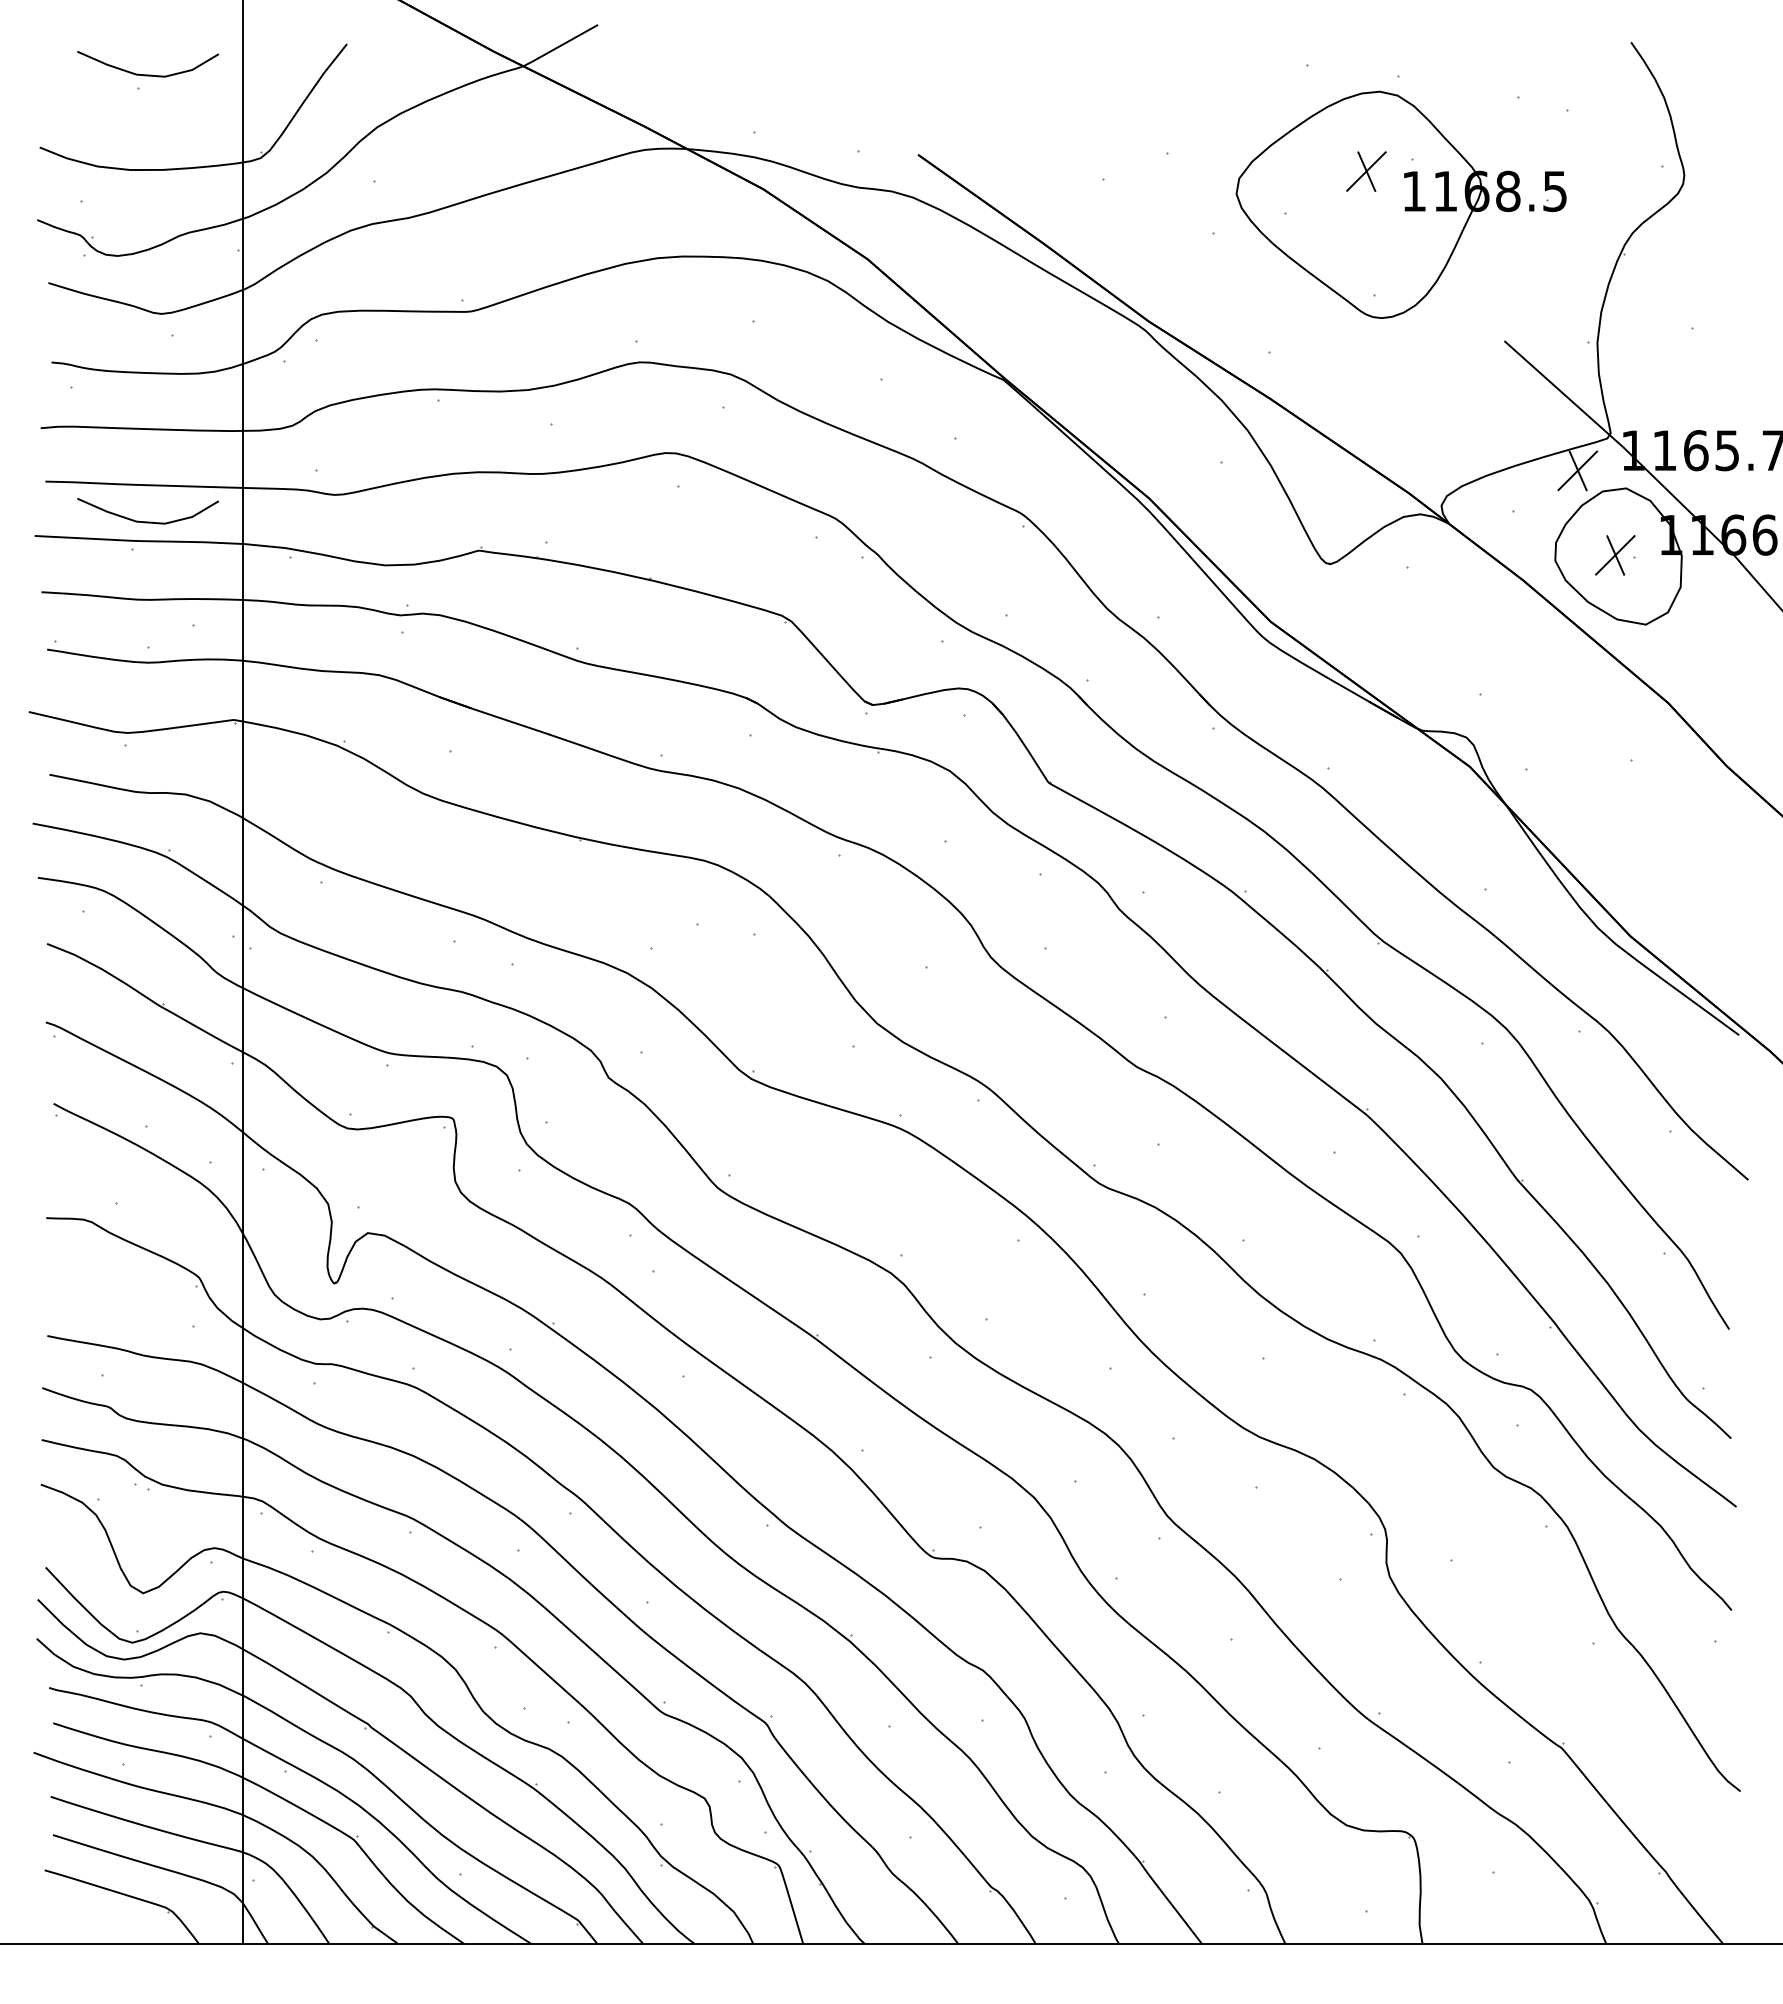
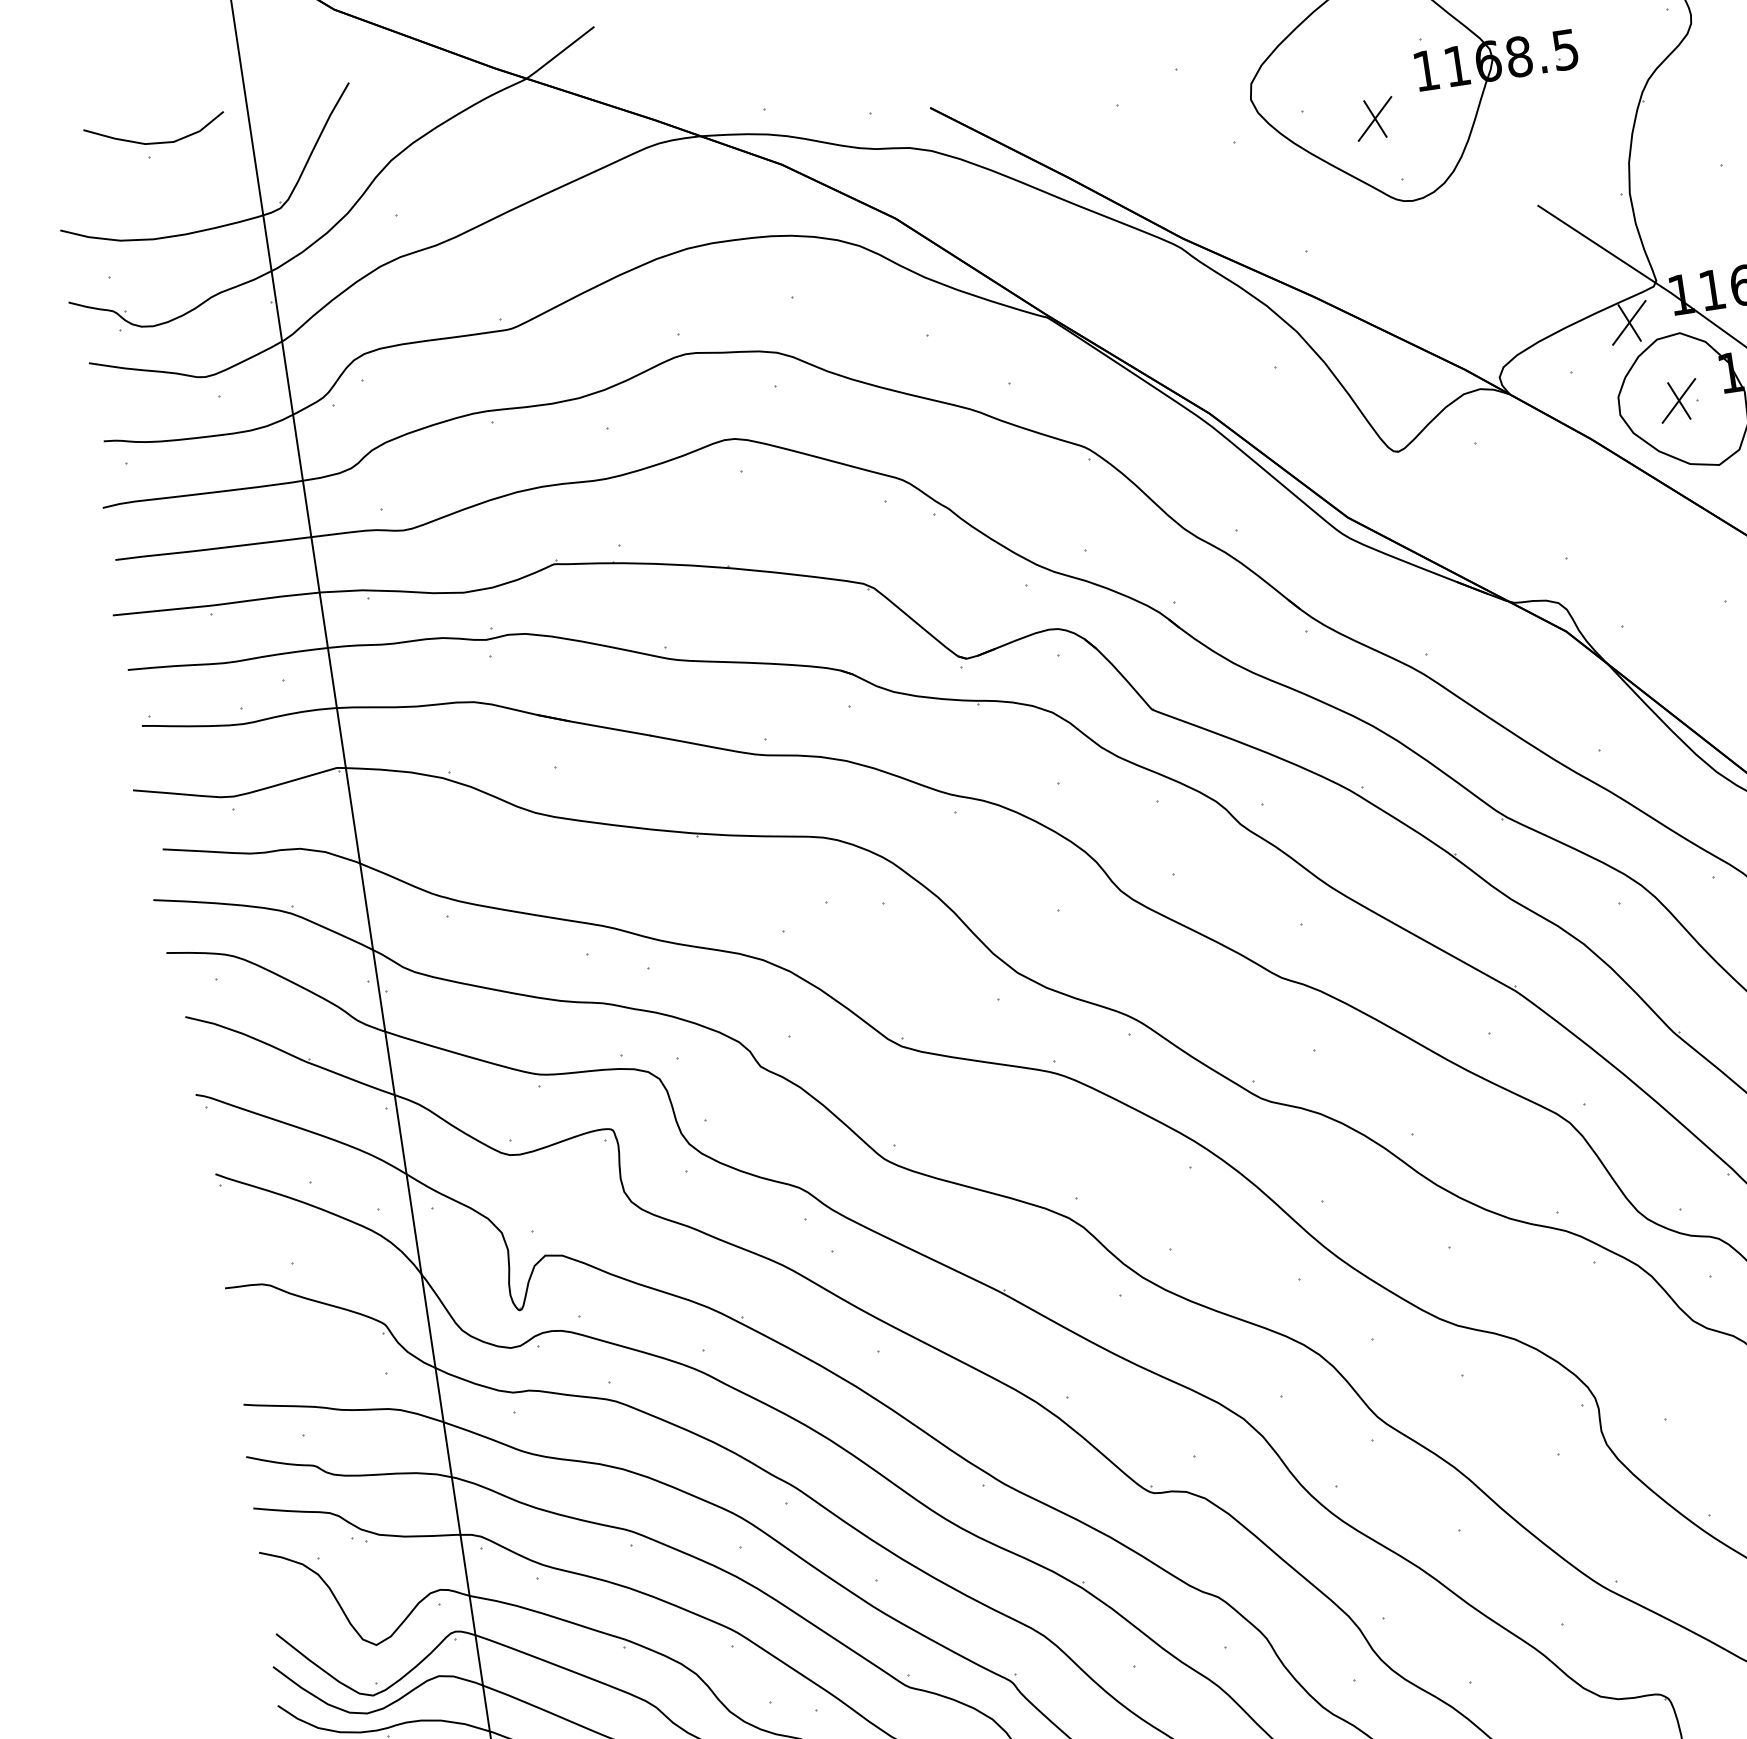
part: (1366, 171) -> (1375, 118), moved
curve: (148, 521) -> (223, 584), removed

